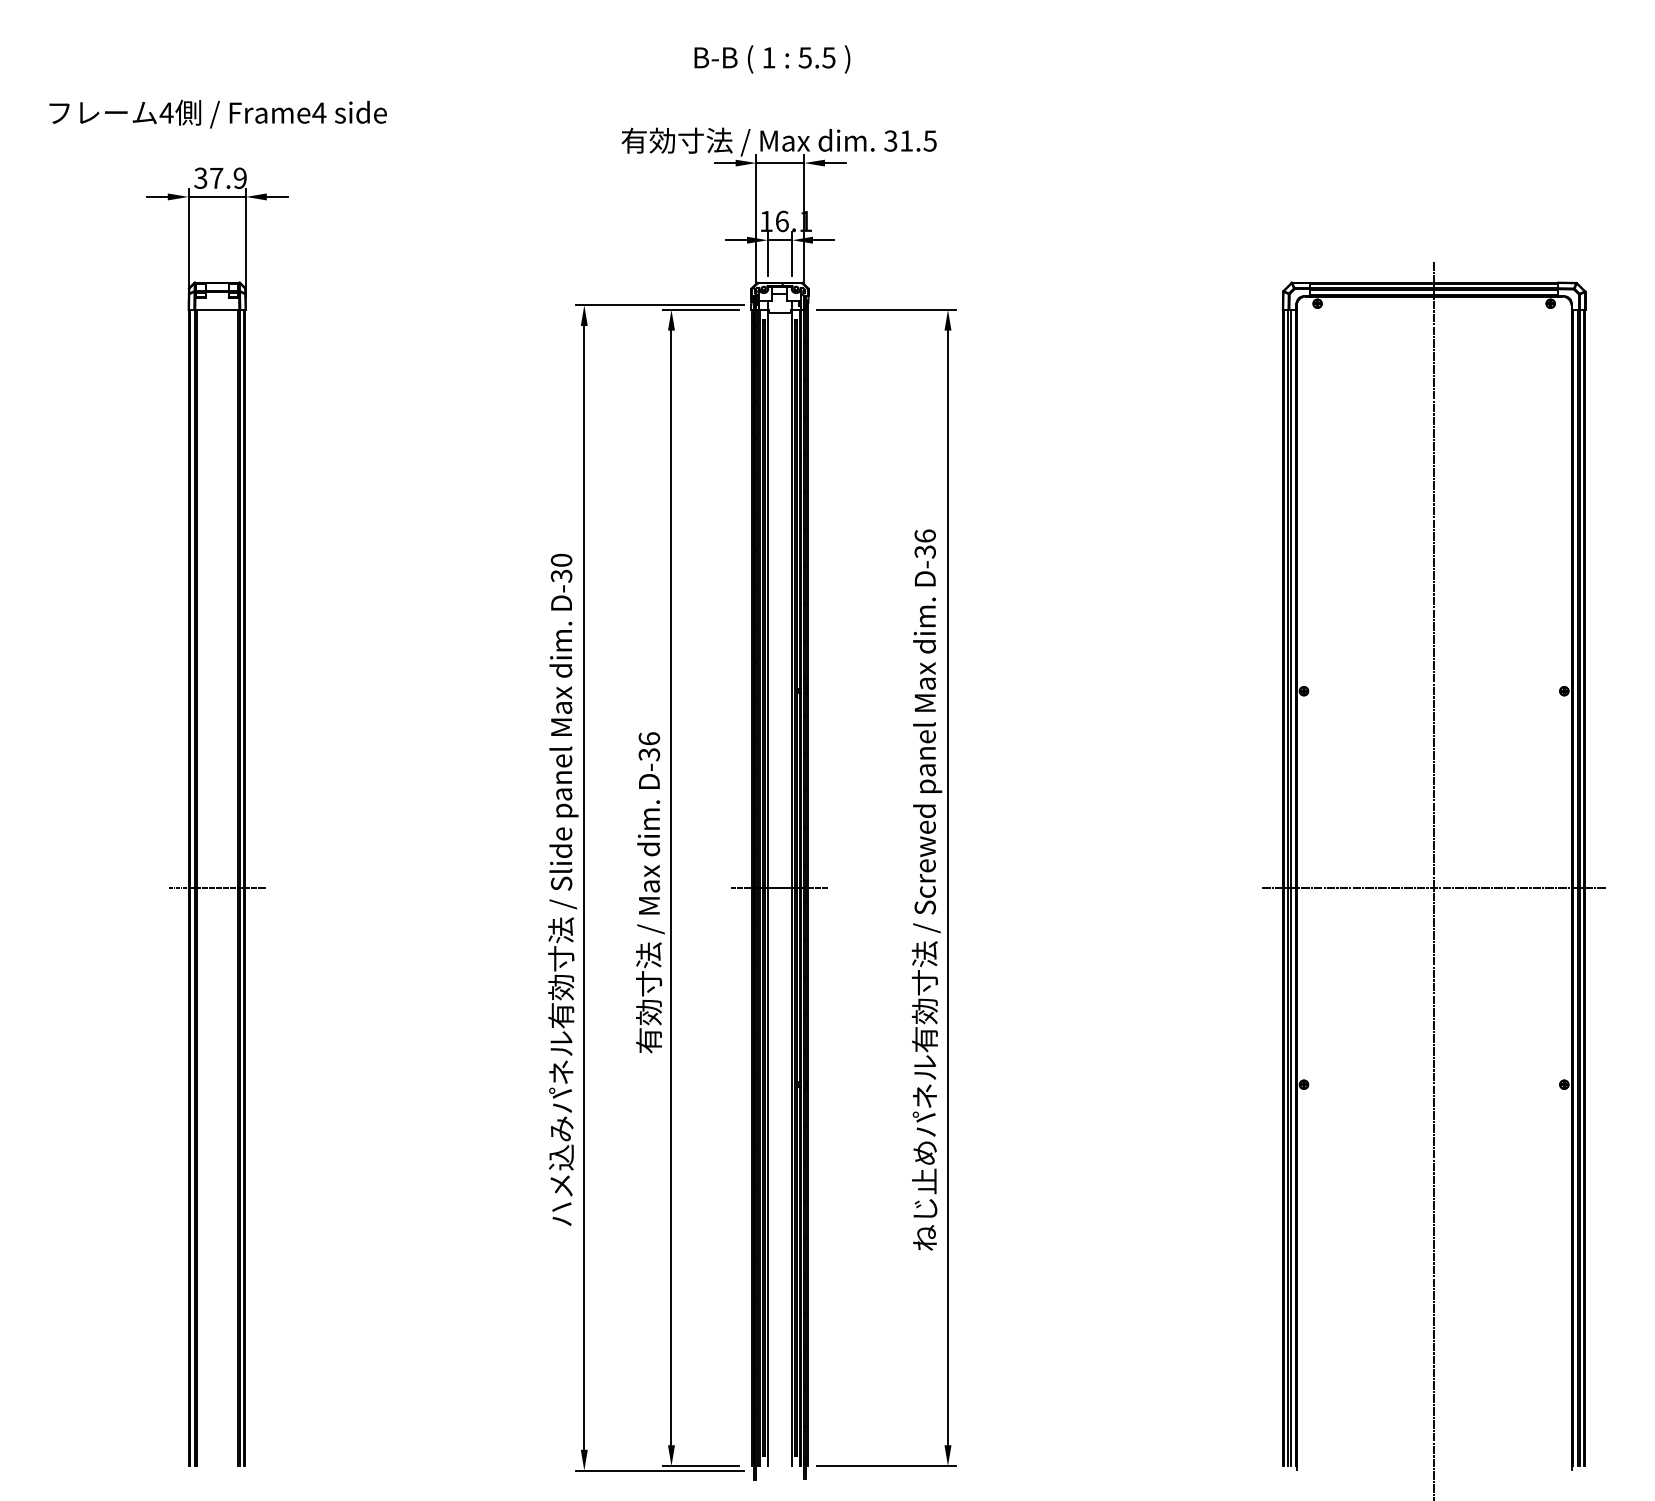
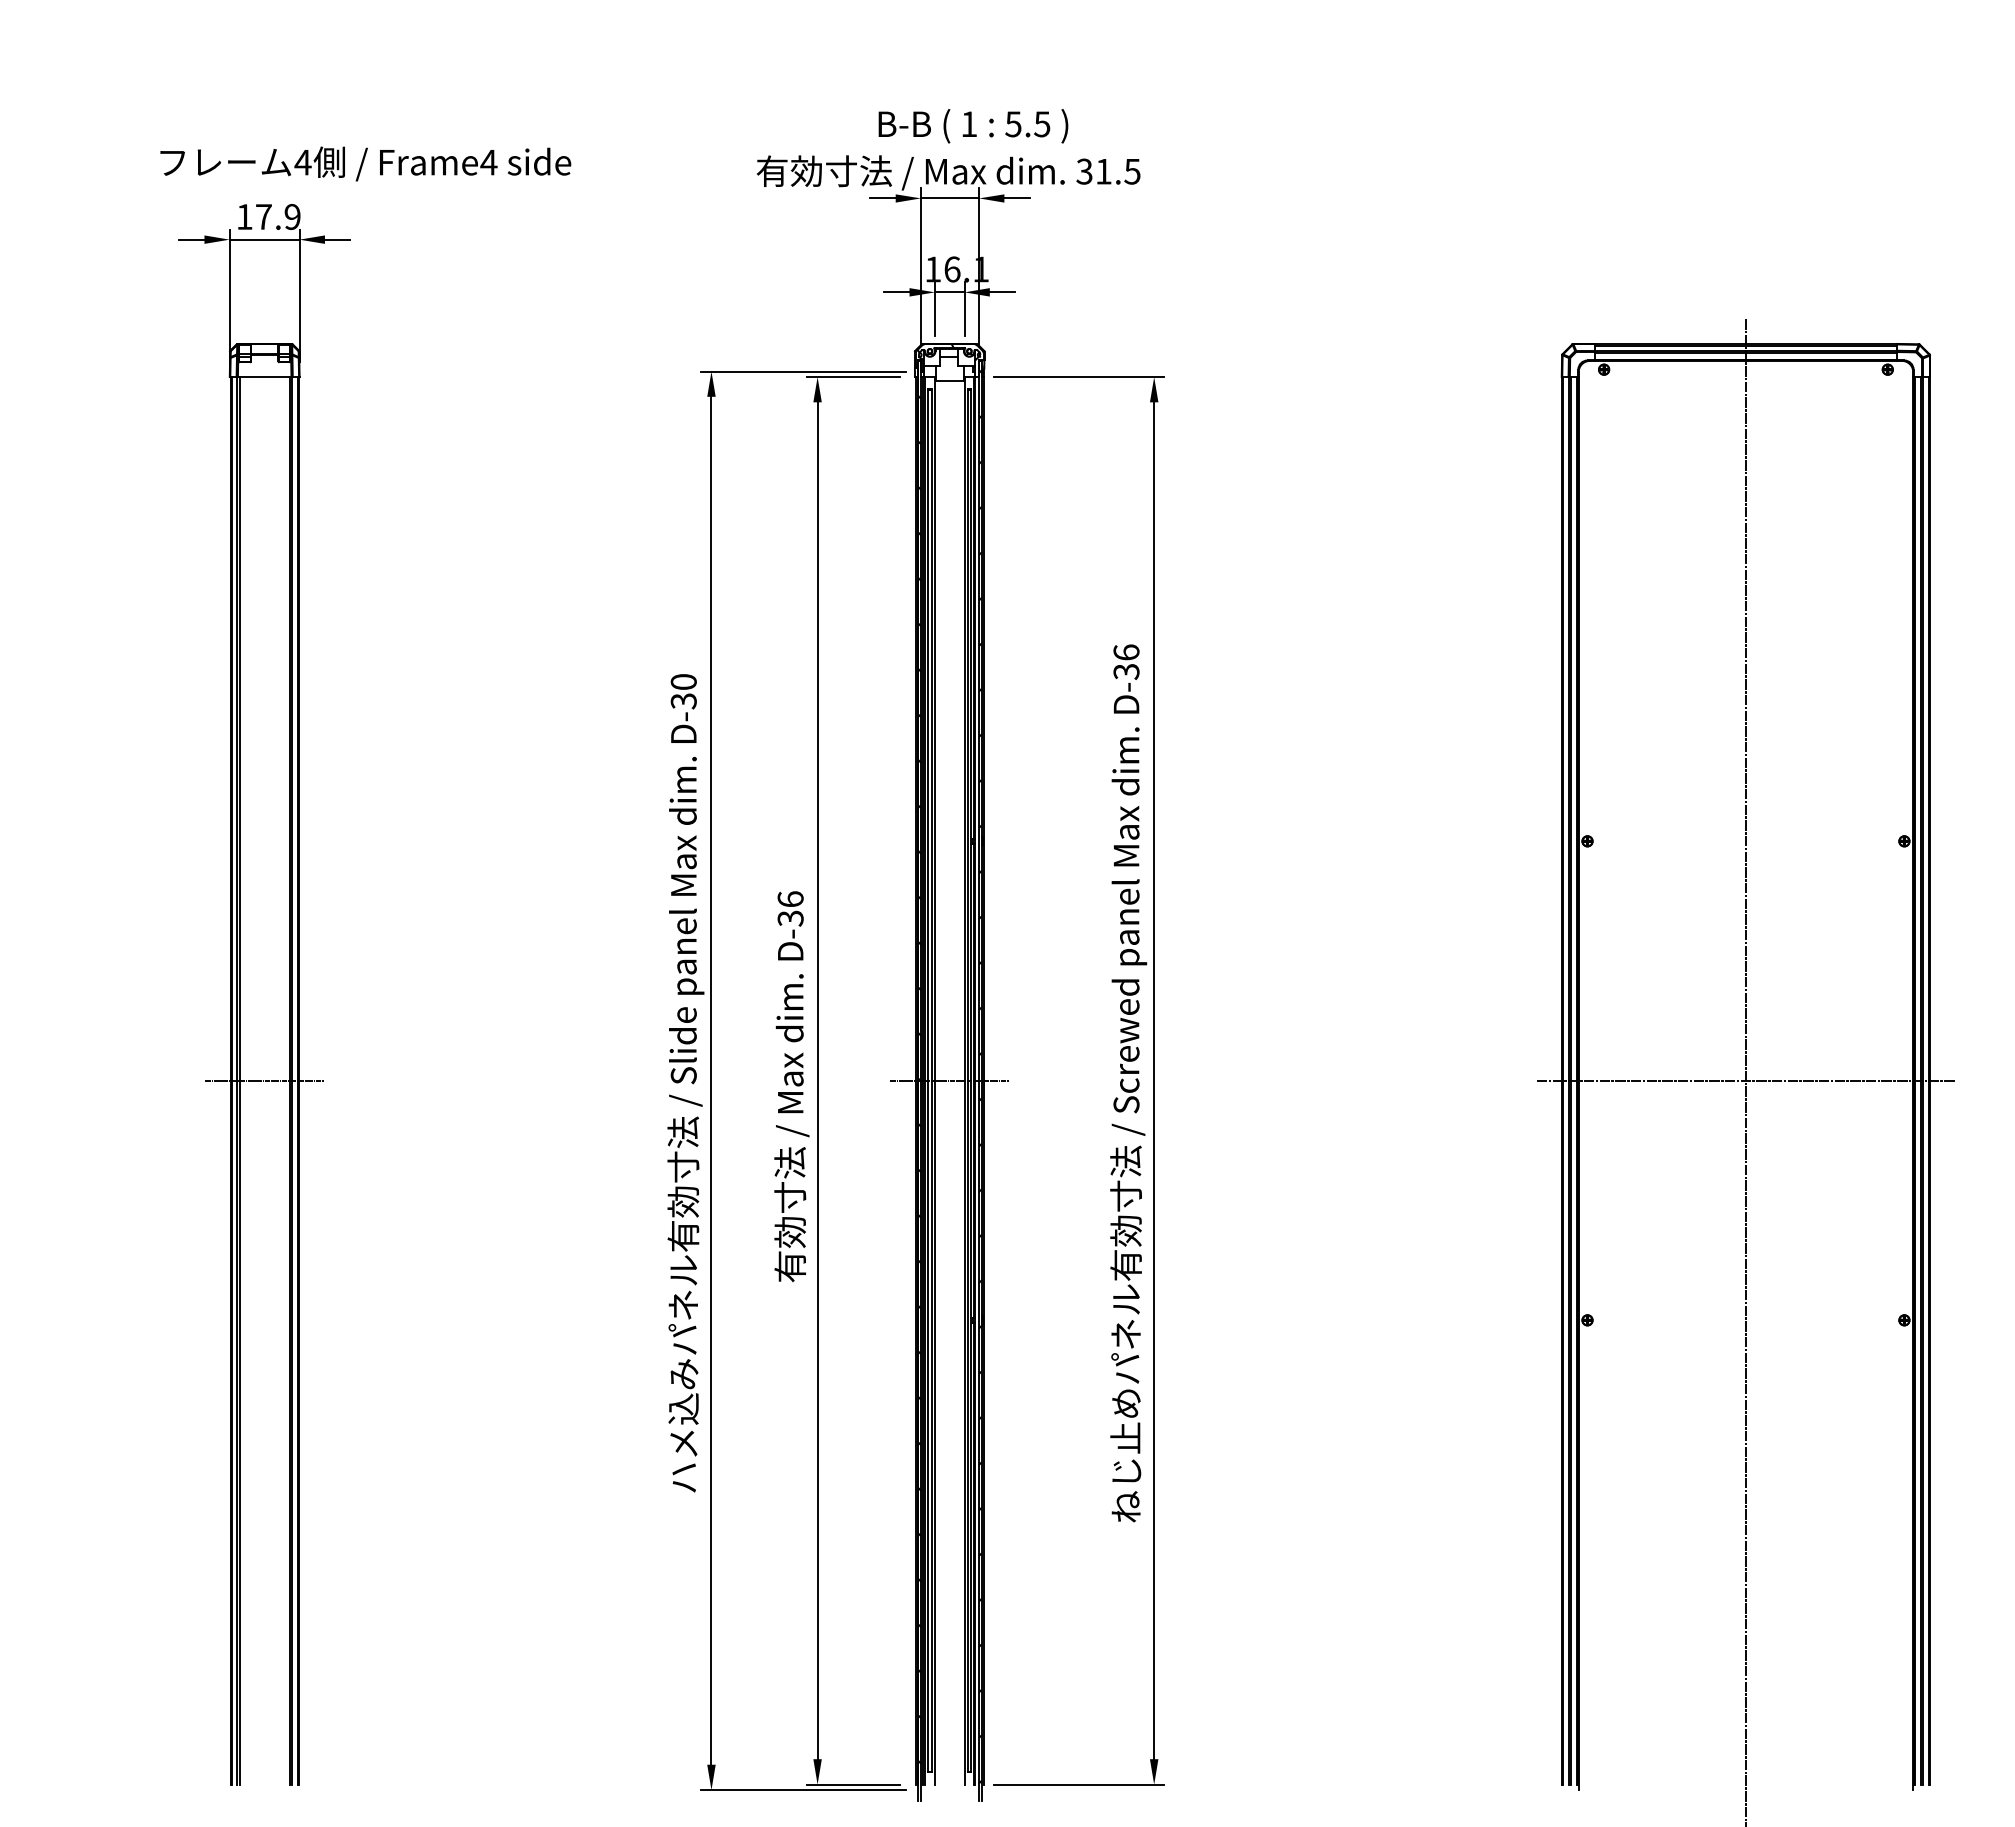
text: (772, 59) -> (973, 126), moved
text: (217, 113) -> (365, 163), moved
text: (200, 178) -> (244, 217), 37.9 -> 17.9

